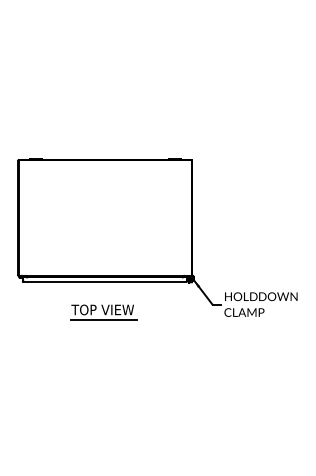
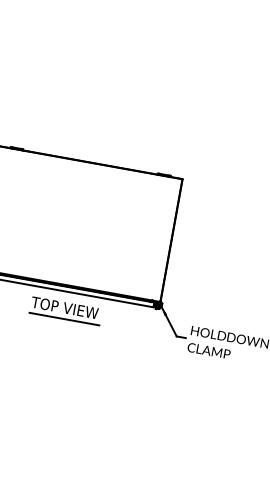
part: (103, 312) -> (65, 310), moved

